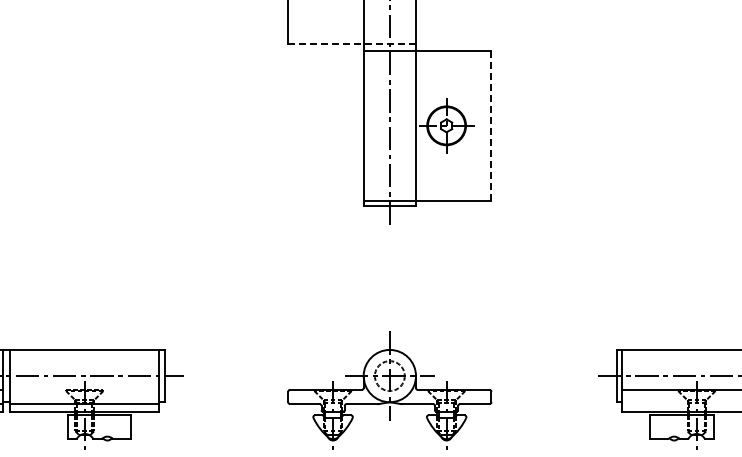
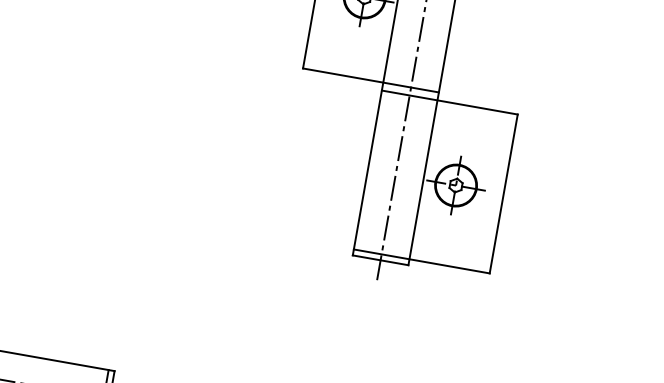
line: (352, 43) -> (371, 80), dashed -> solid
line: (491, 125) -> (503, 193), dashed -> solid

